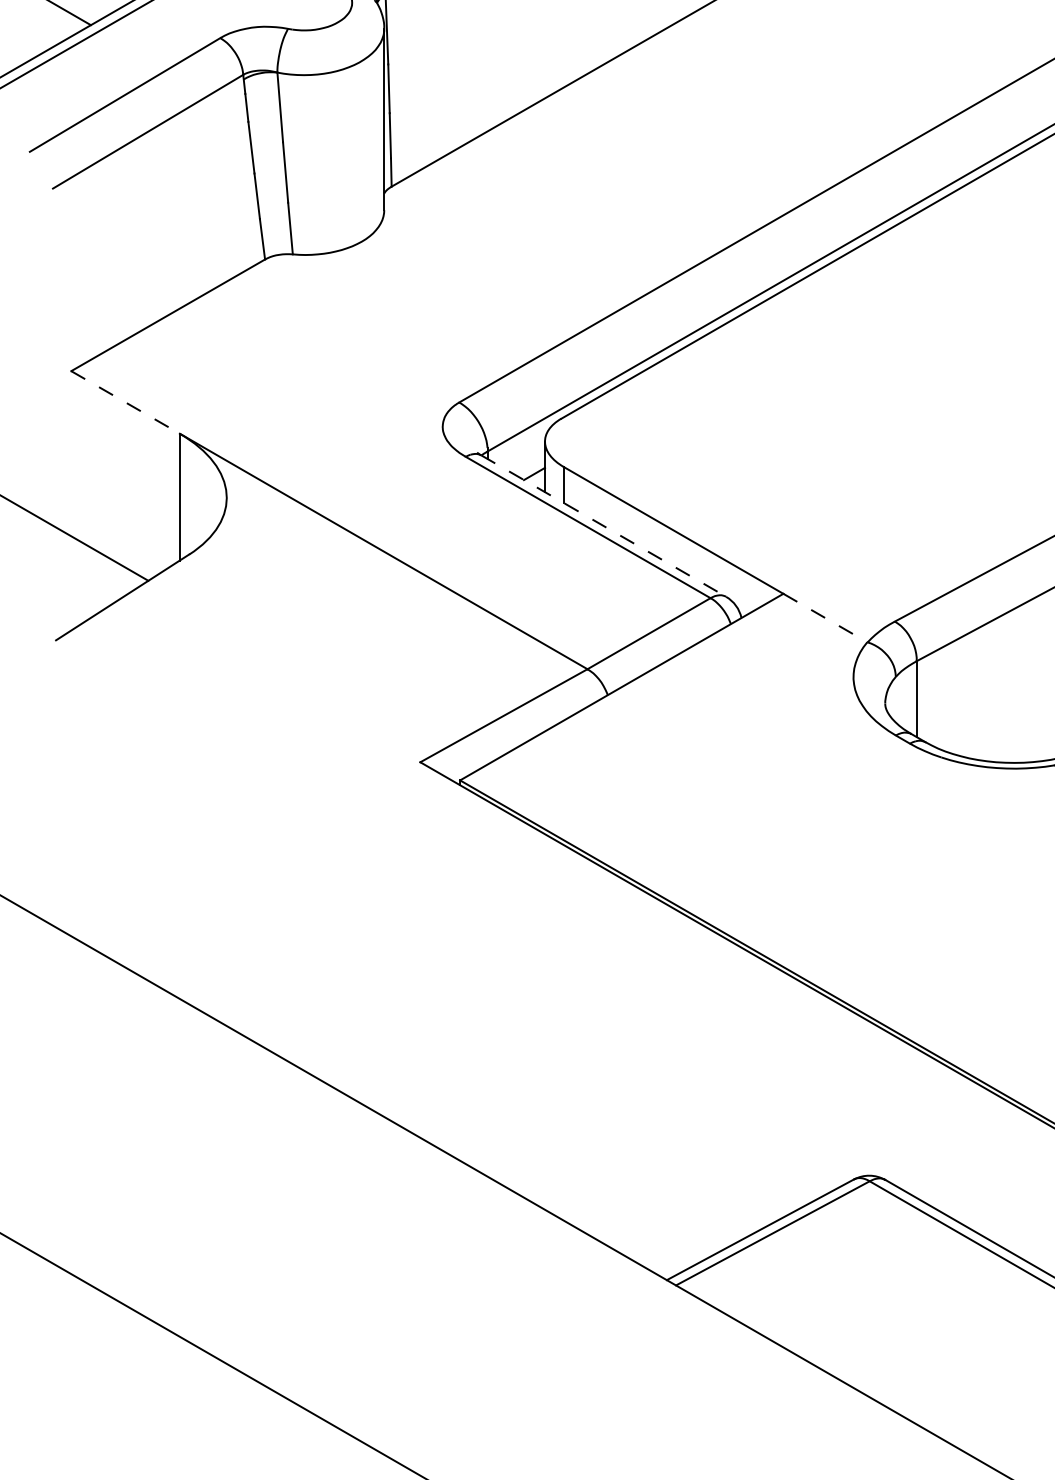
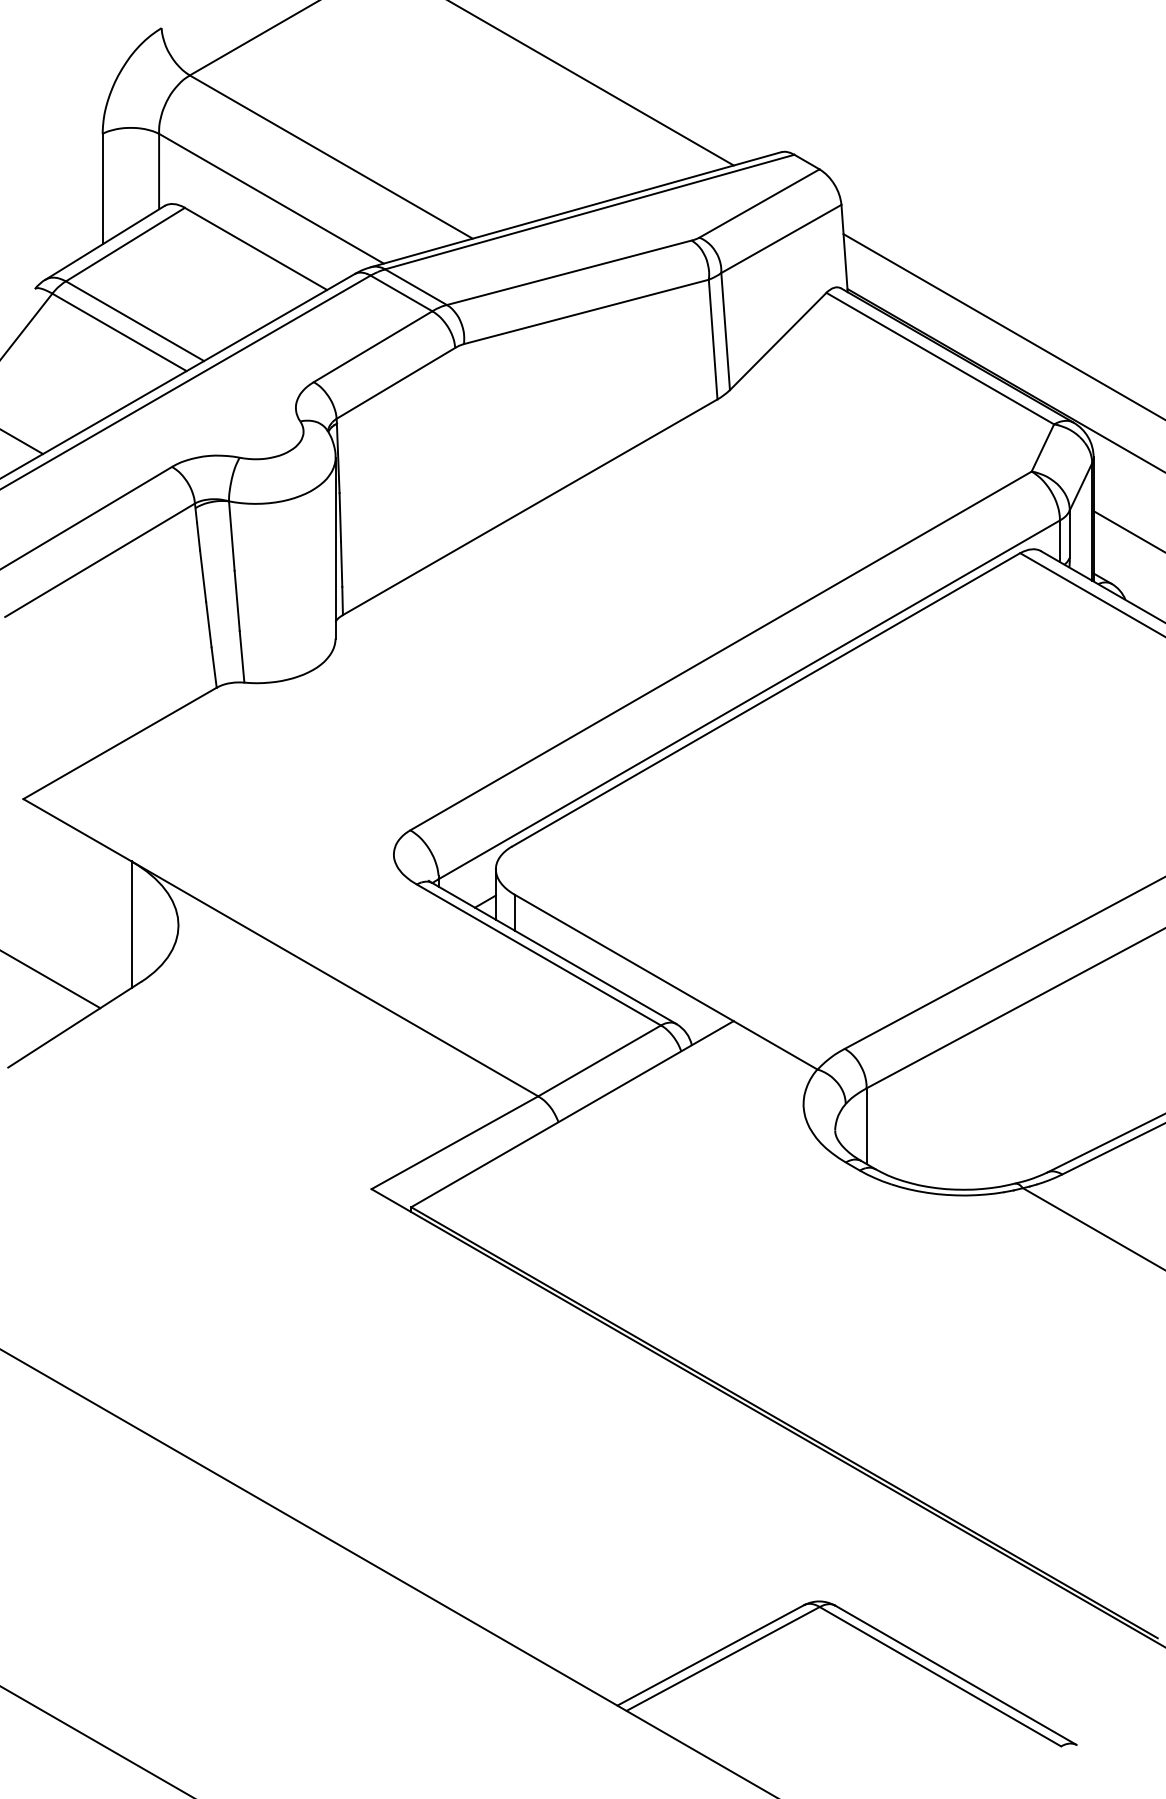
line: (125, 402) -> (77, 830), dashed -> solid
line: (603, 525) -> (554, 953), dashed -> solid
line: (825, 618) -> (775, 1045), dashed -> solid

